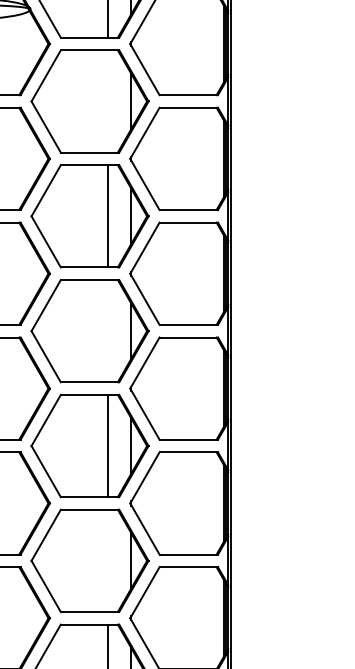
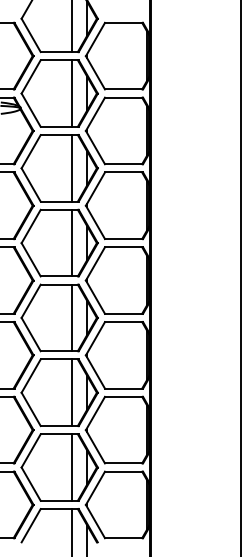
line: (108, 101) -> (71, 168), added
line: (108, 330) -> (71, 317), added
line: (108, 560) -> (71, 467), added

